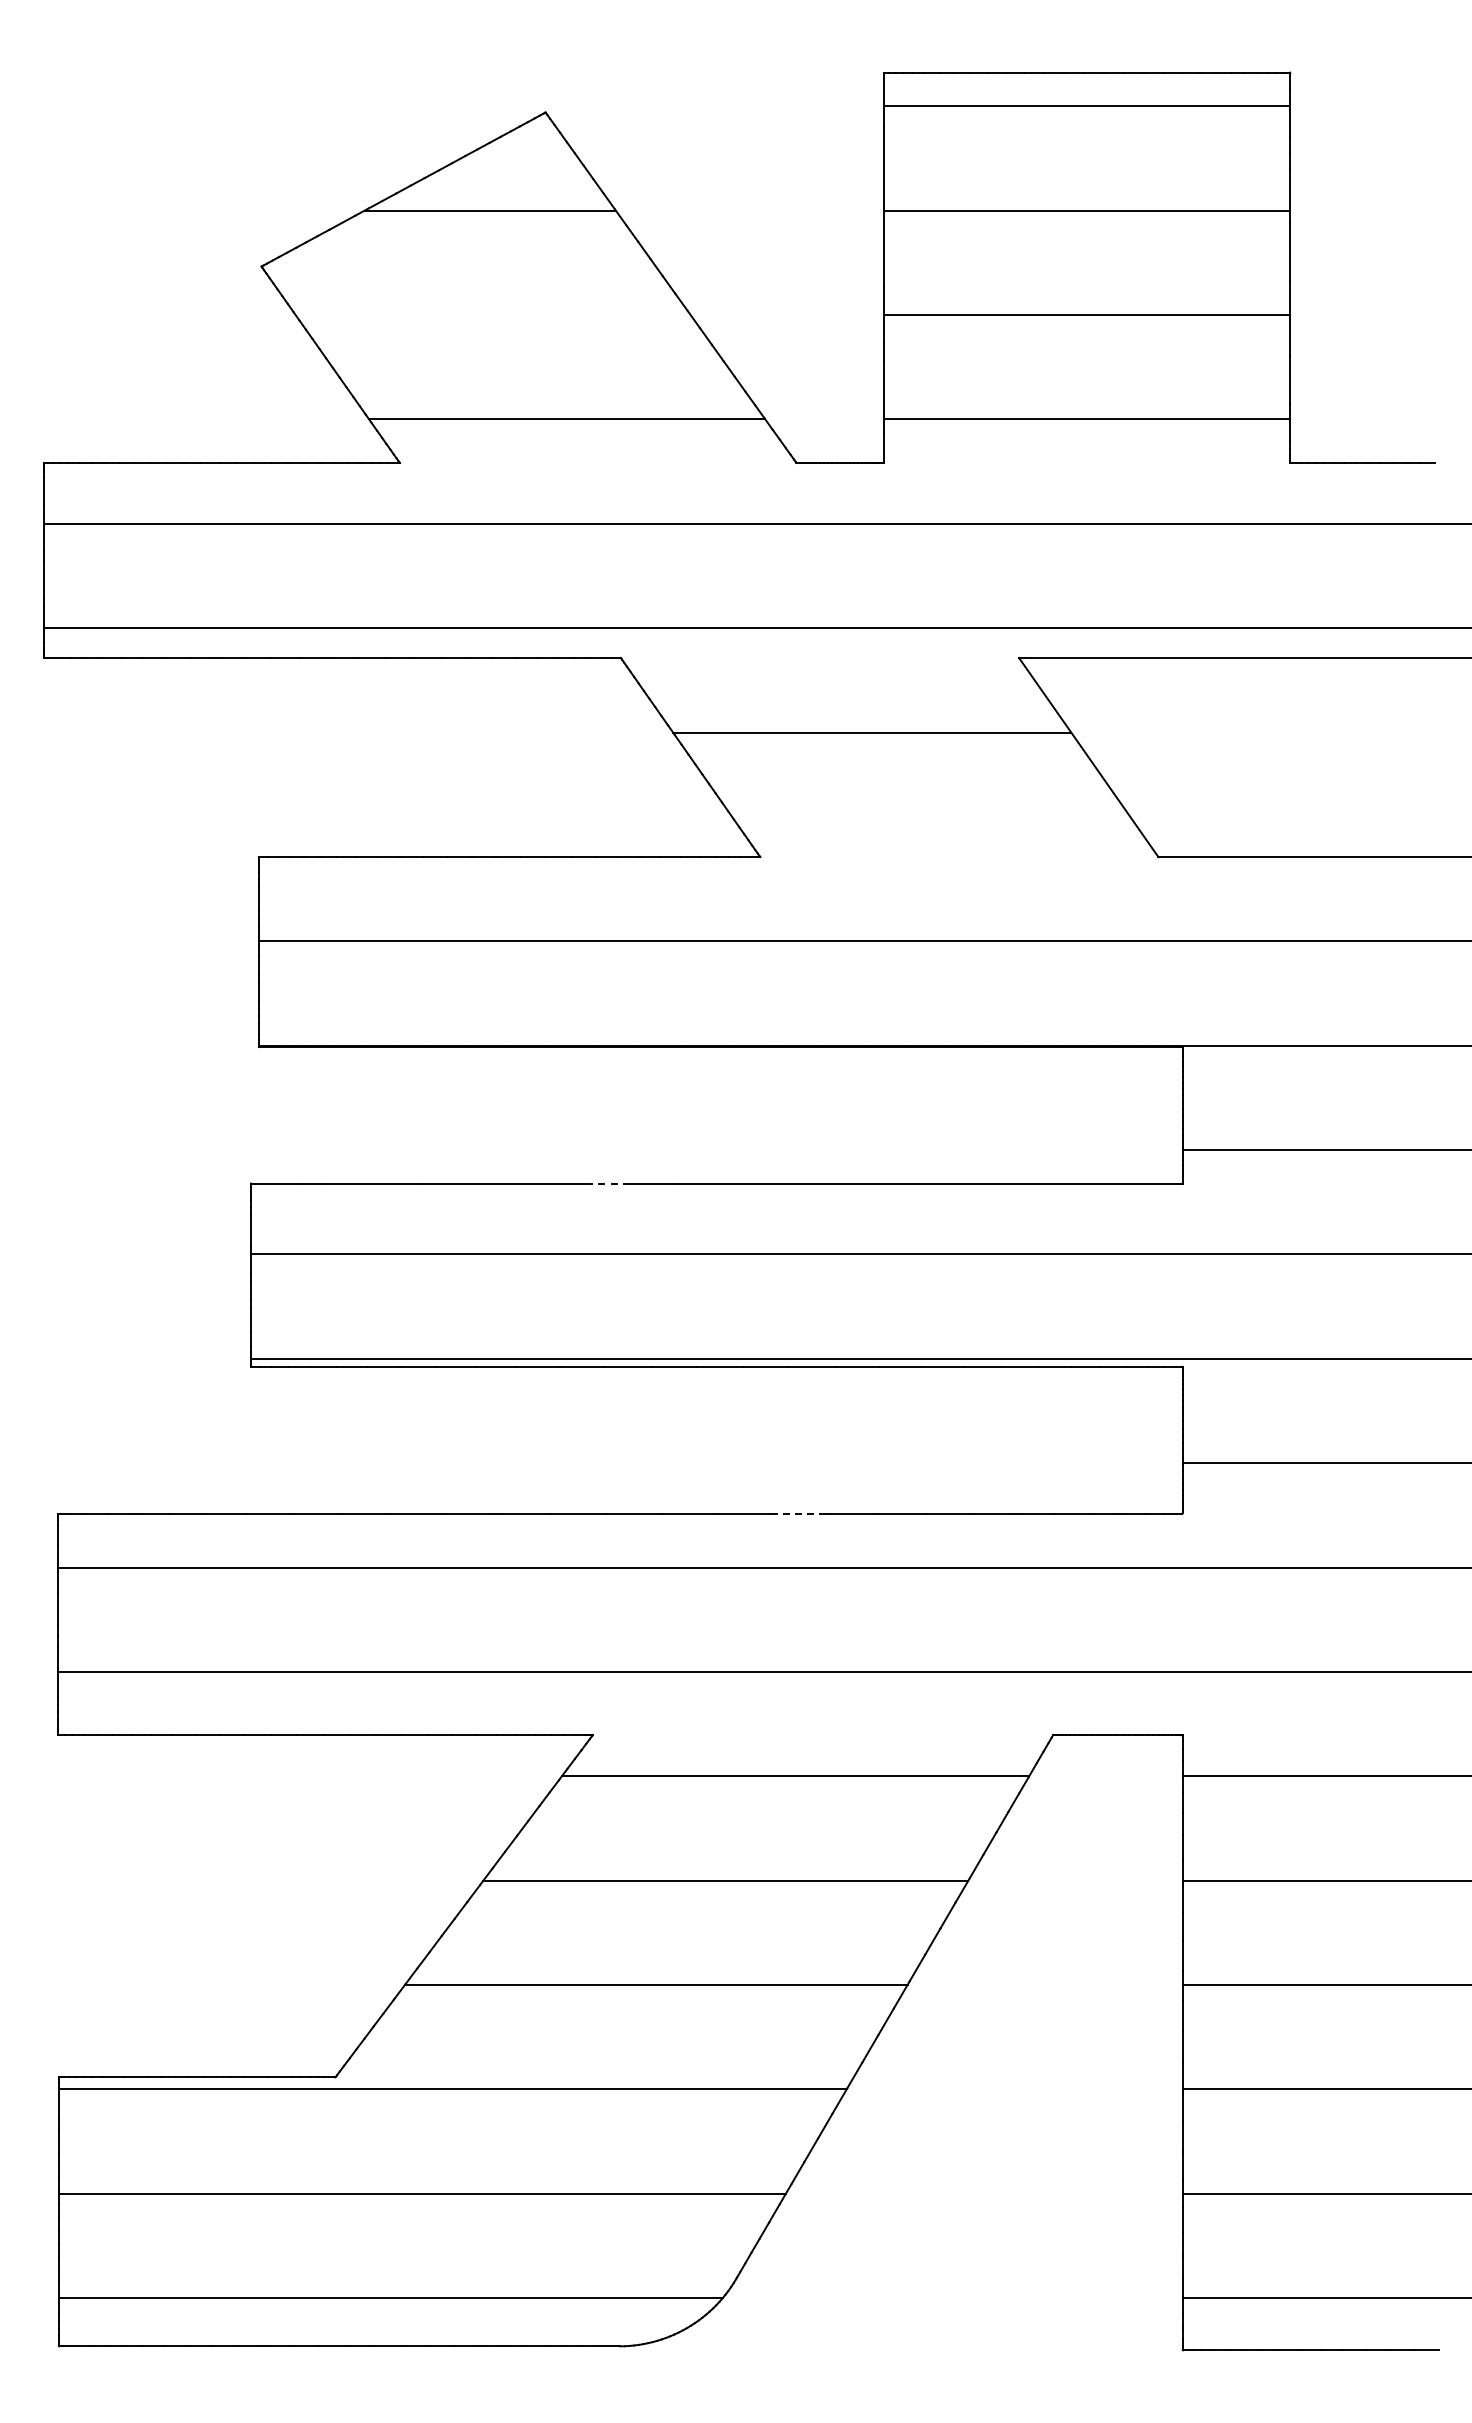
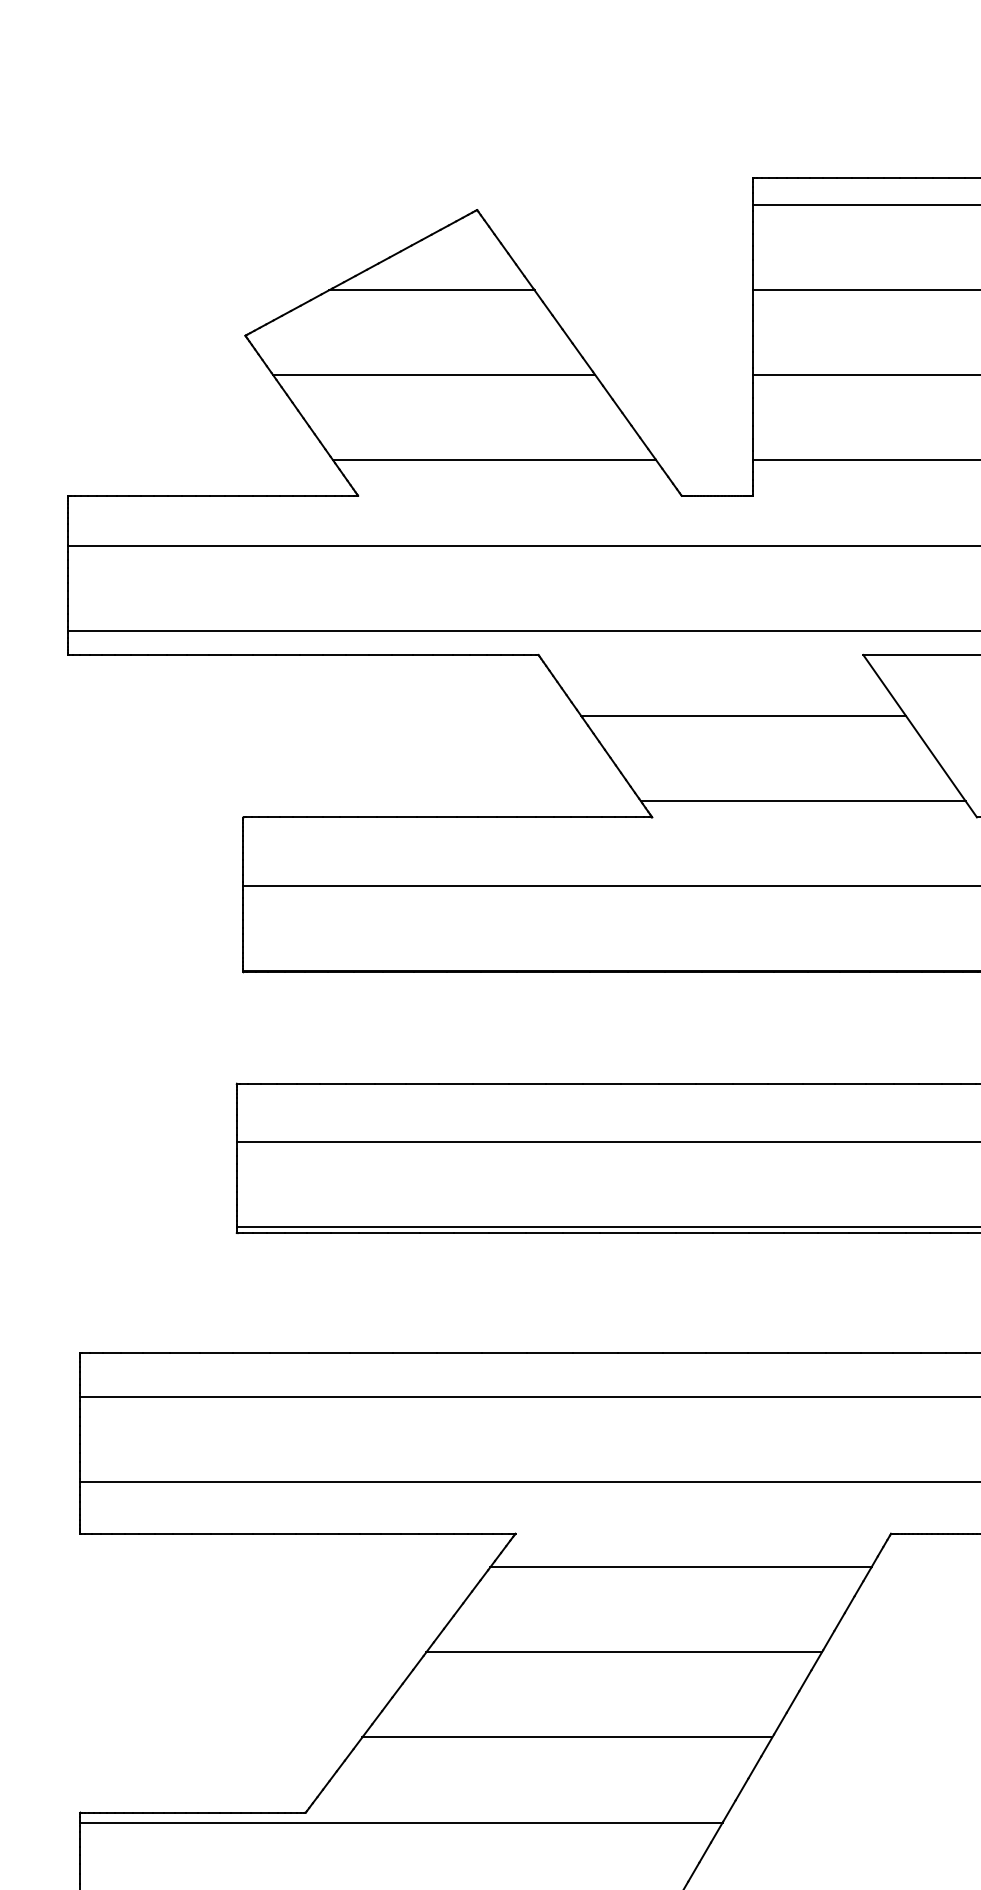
line: (492, 315) -> (433, 375), added
line: (945, 836) -> (803, 800), added
line: (607, 1183) -> (527, 1083), dashed -> solid
line: (799, 1513) -> (684, 1352), dashed -> solid

